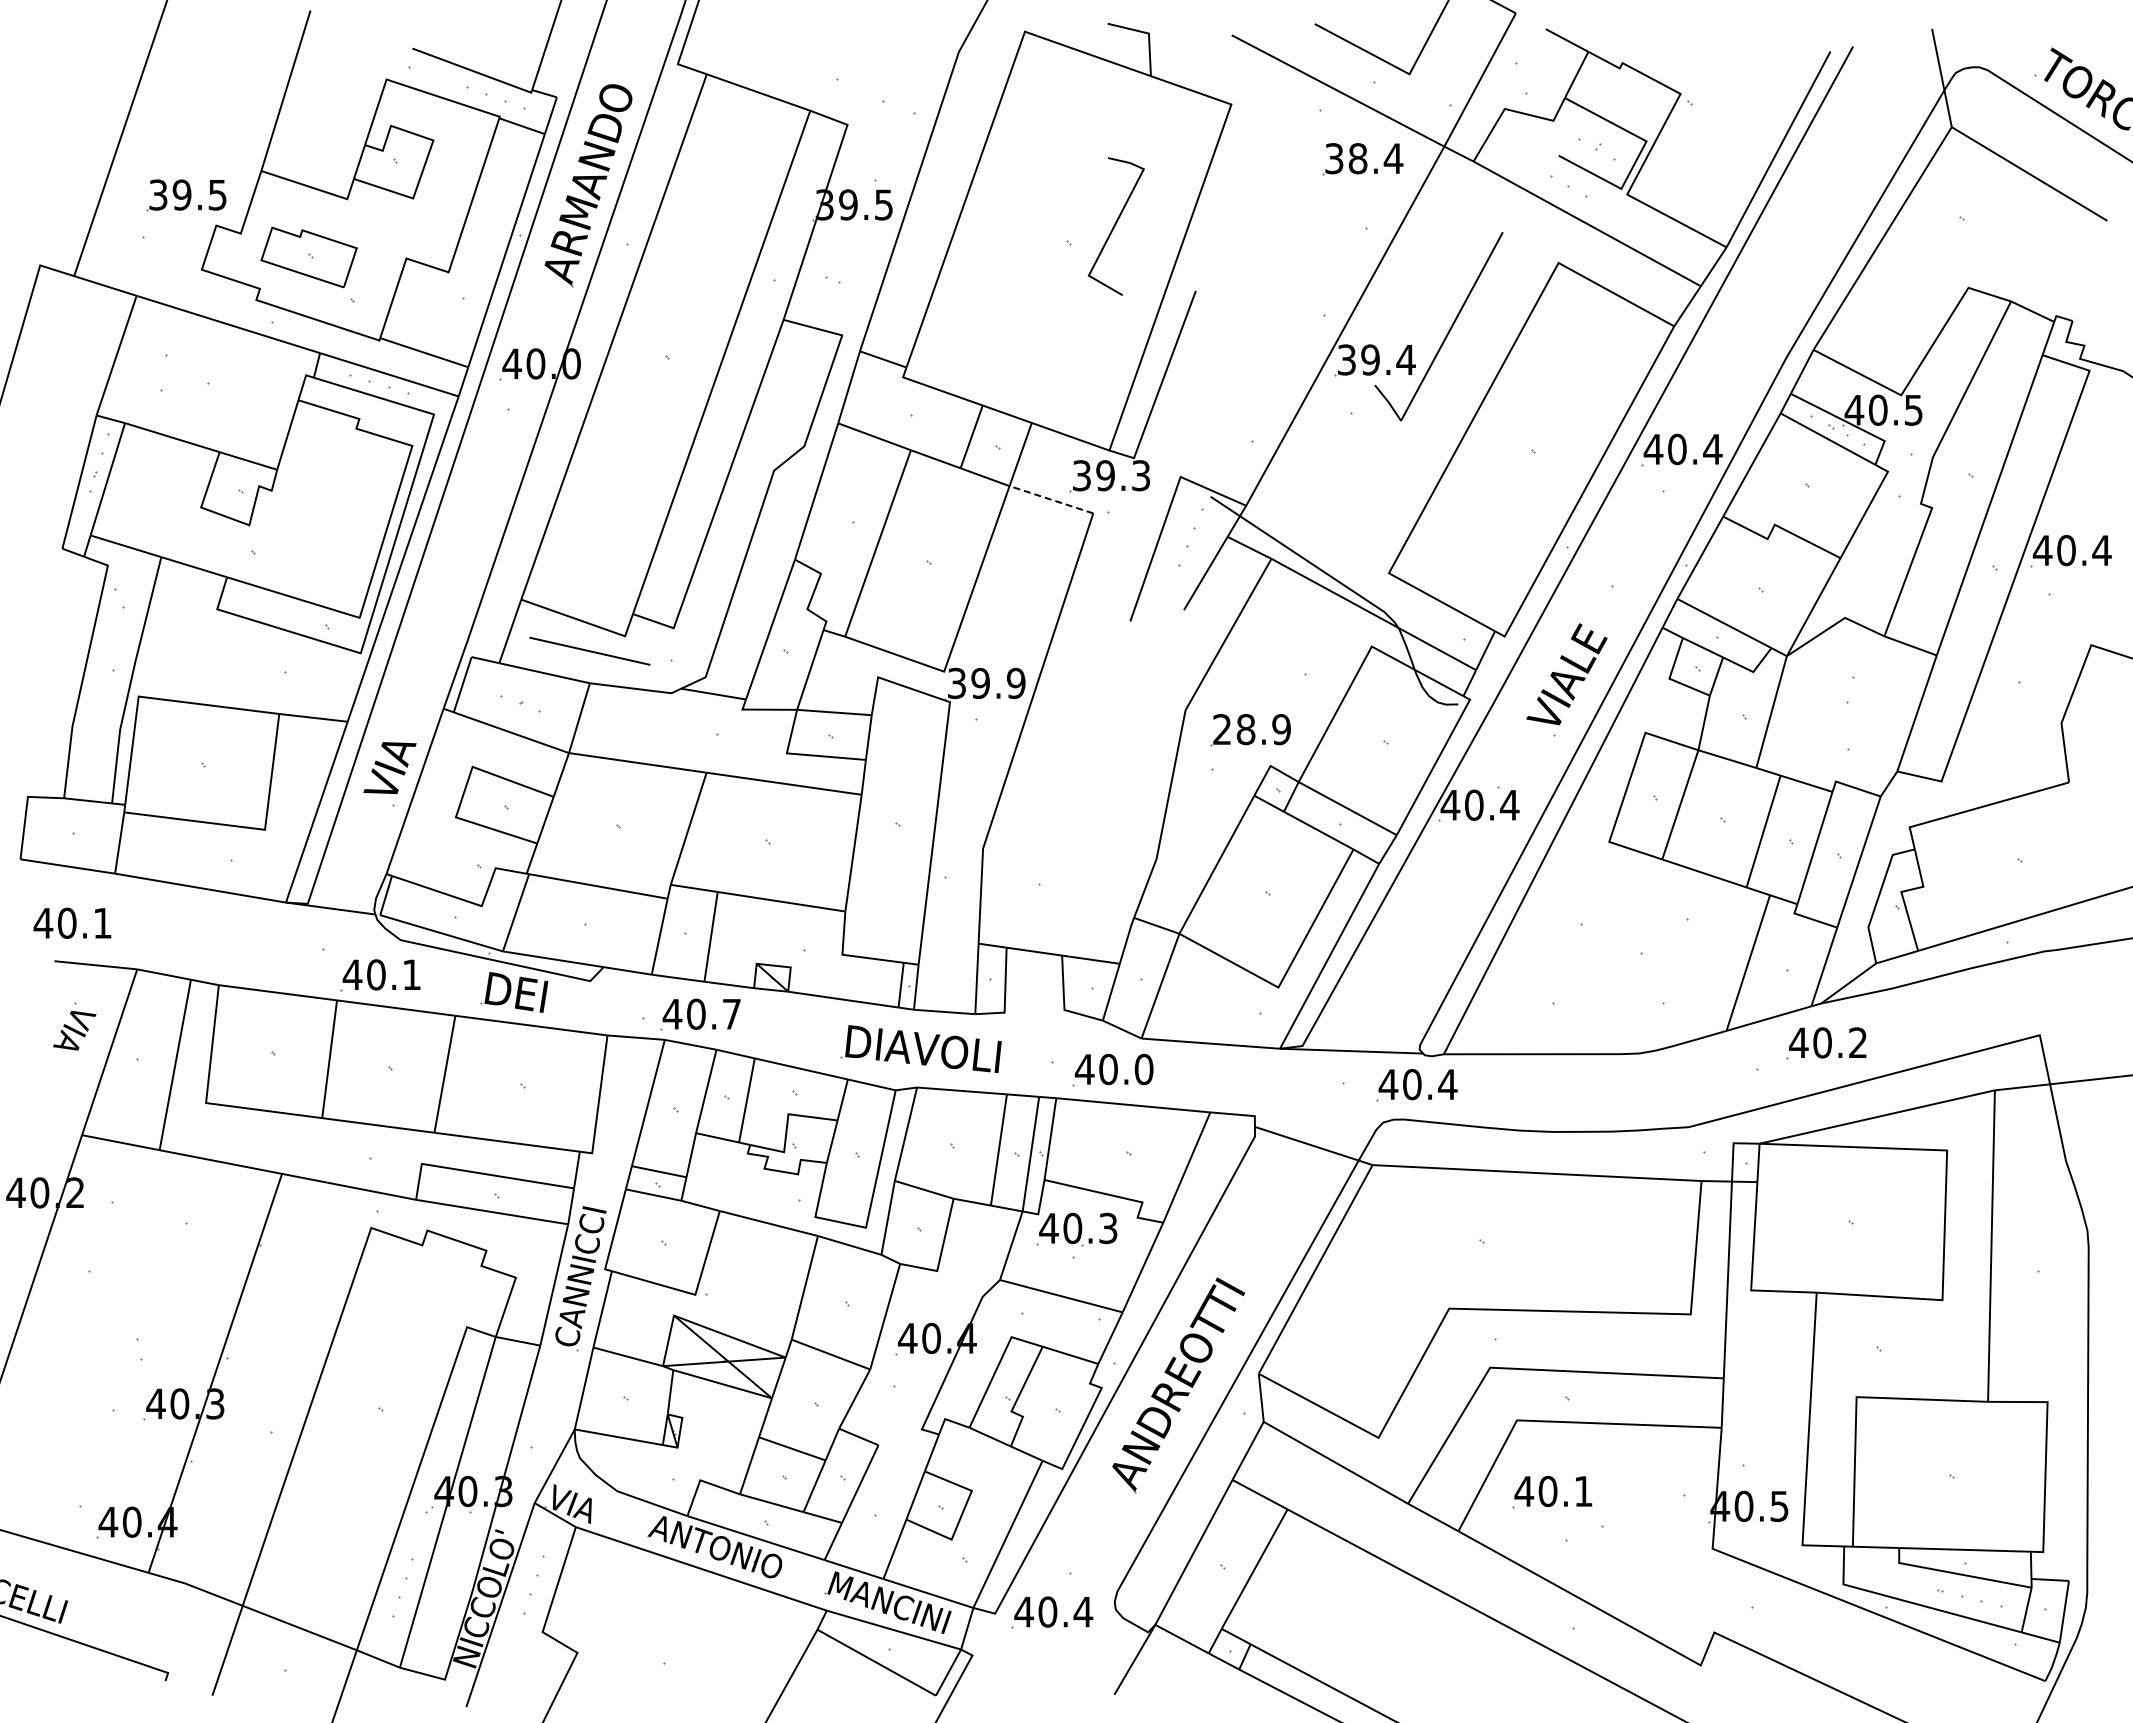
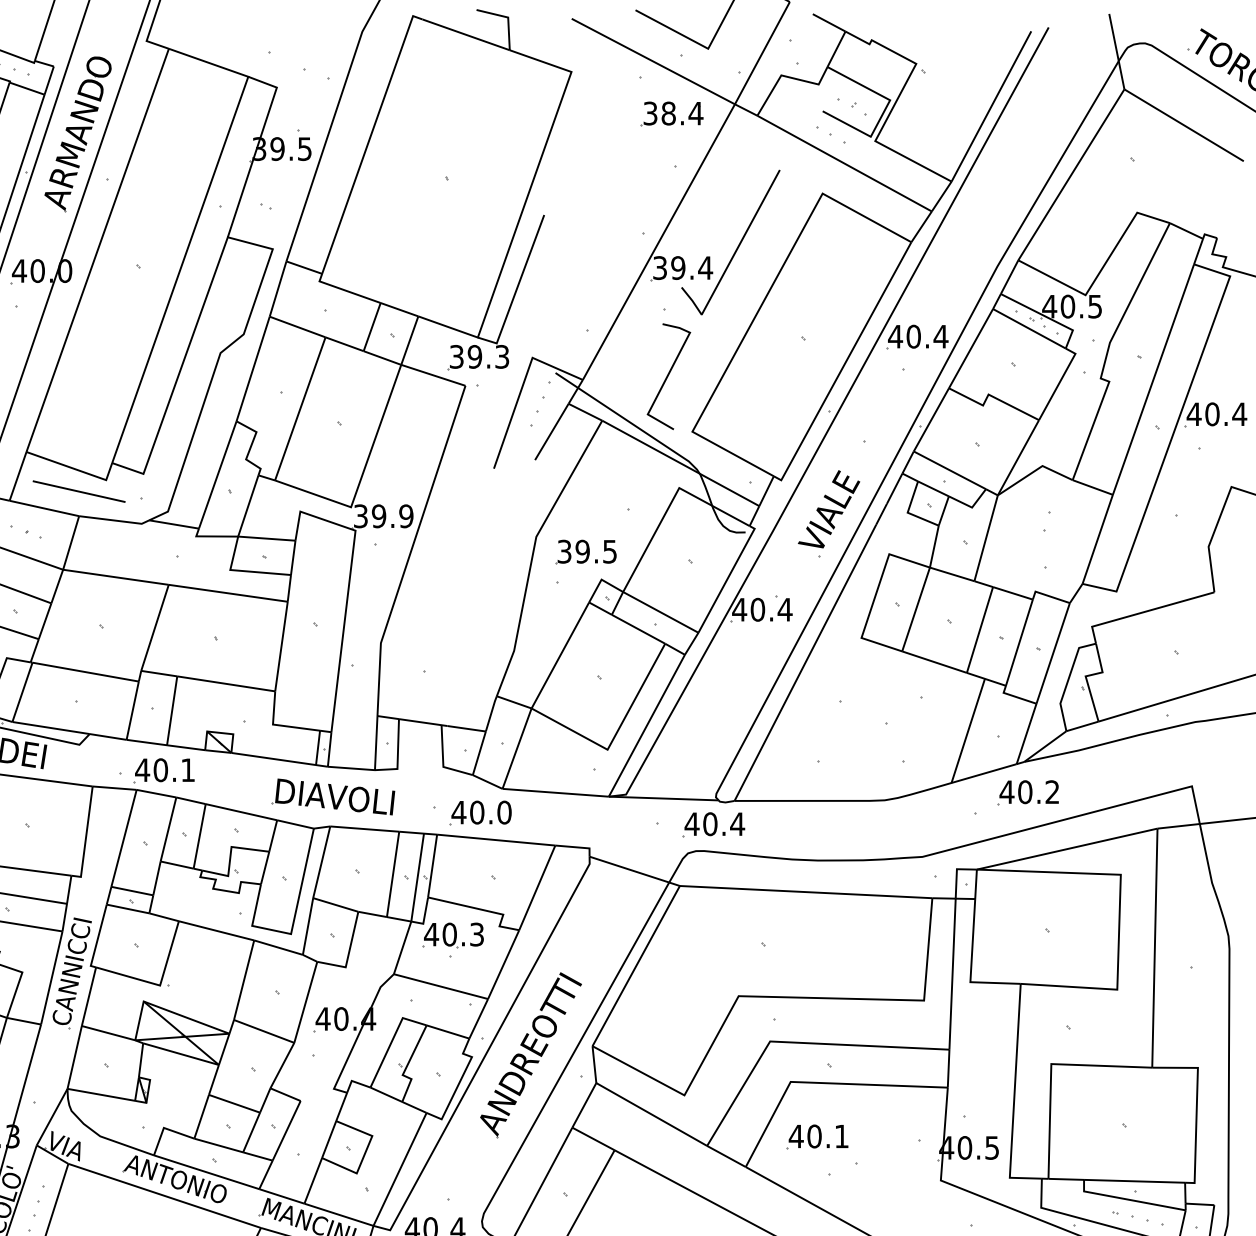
line: (1115, 226) -> (668, 376), moved
line: (1050, 499) -> (432, 375), dashed -> solid
text: (1251, 729) -> (586, 551), 28.9 -> 39.5
text: (731, 1014) -> (187, 770), 40.7 -> 40.1

